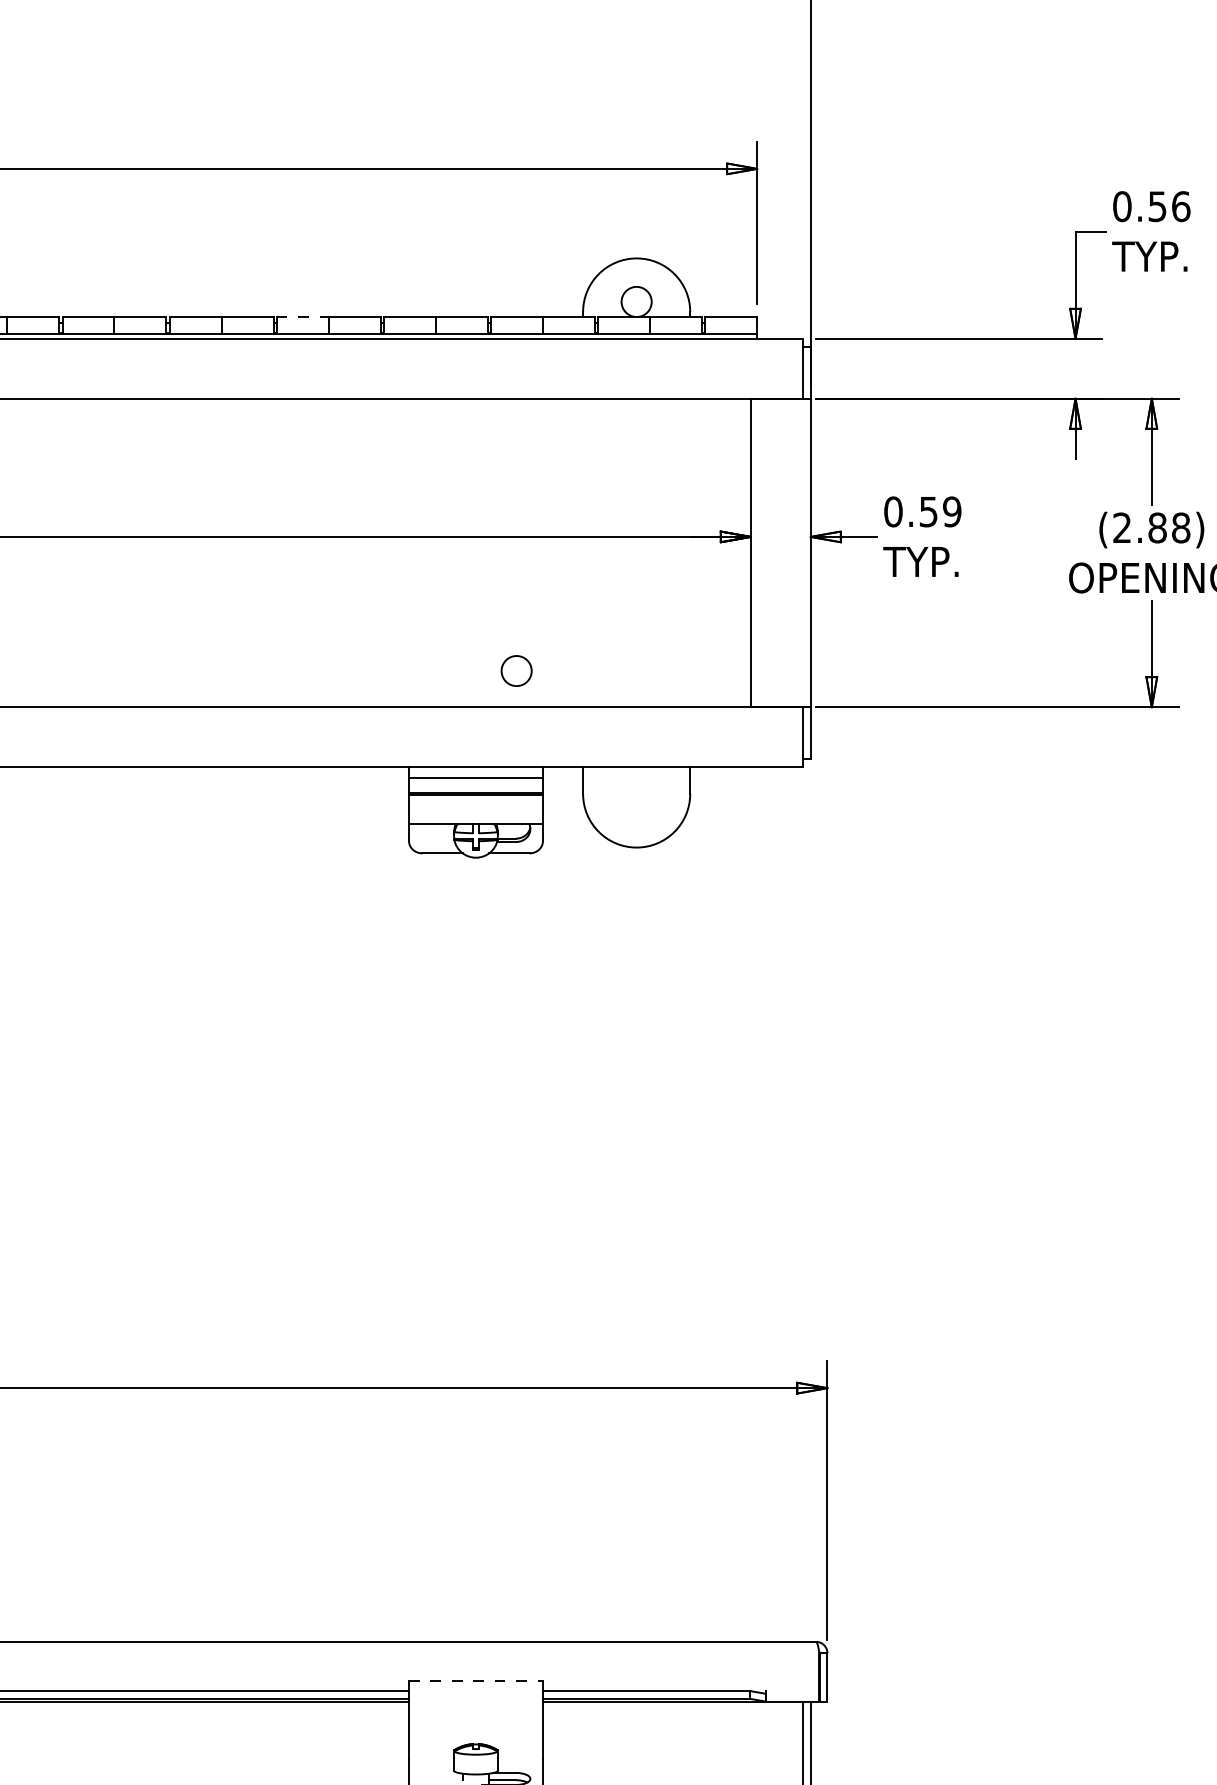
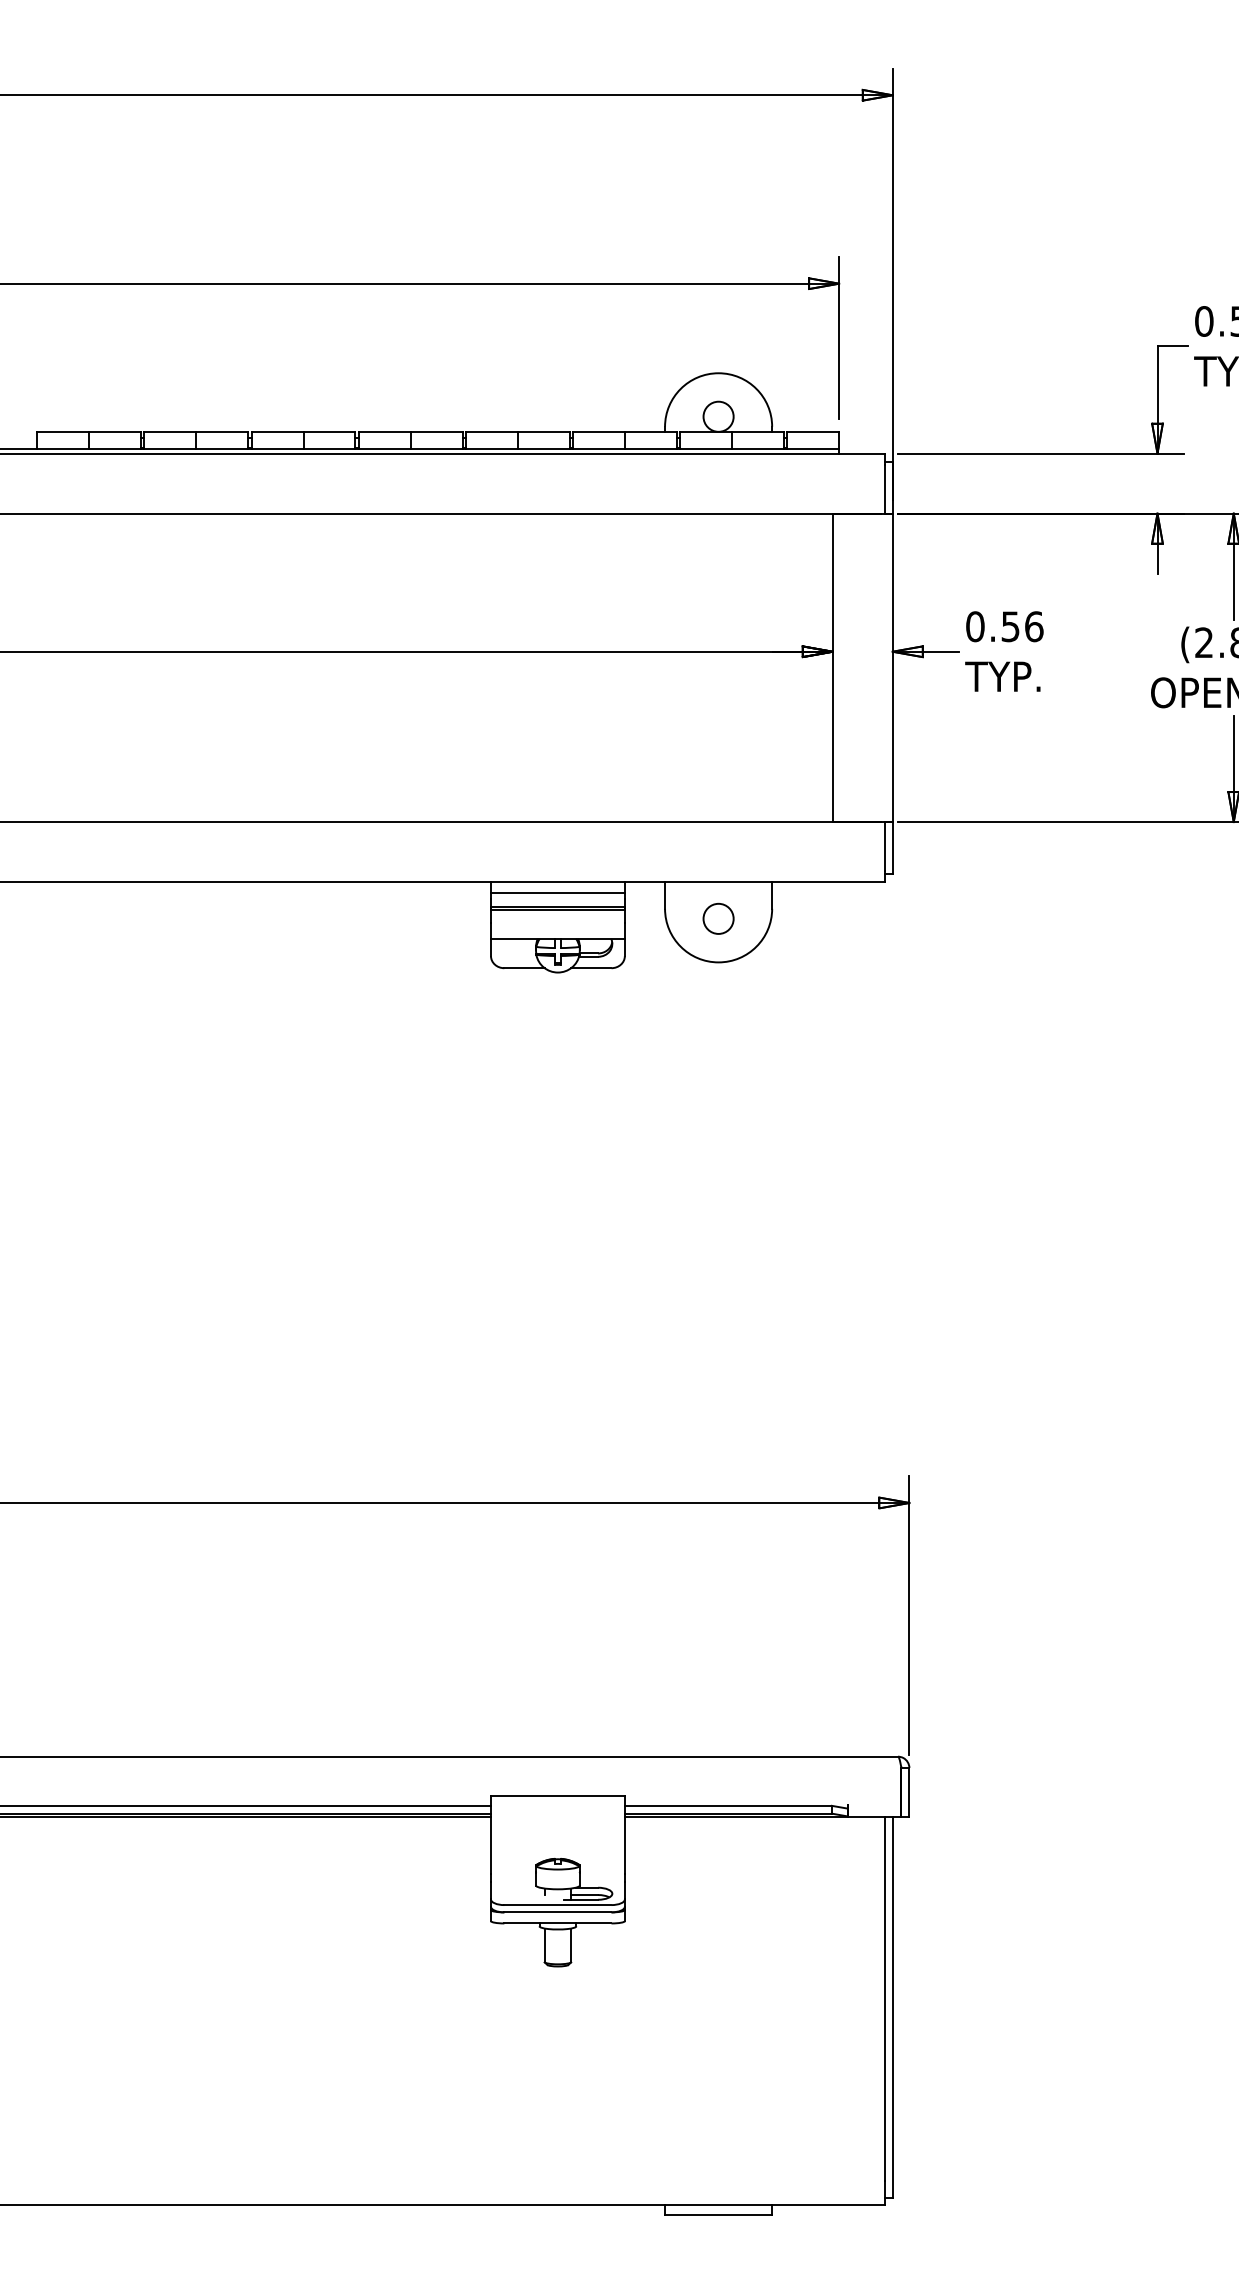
line: (302, 317) -> (384, 432), dashed -> solid
text: (951, 511) -> (1033, 626), 0.59 -> 0.56
circle: (516, 670) -> (718, 918), moved
line: (475, 1680) -> (557, 1795), dashed -> solid

